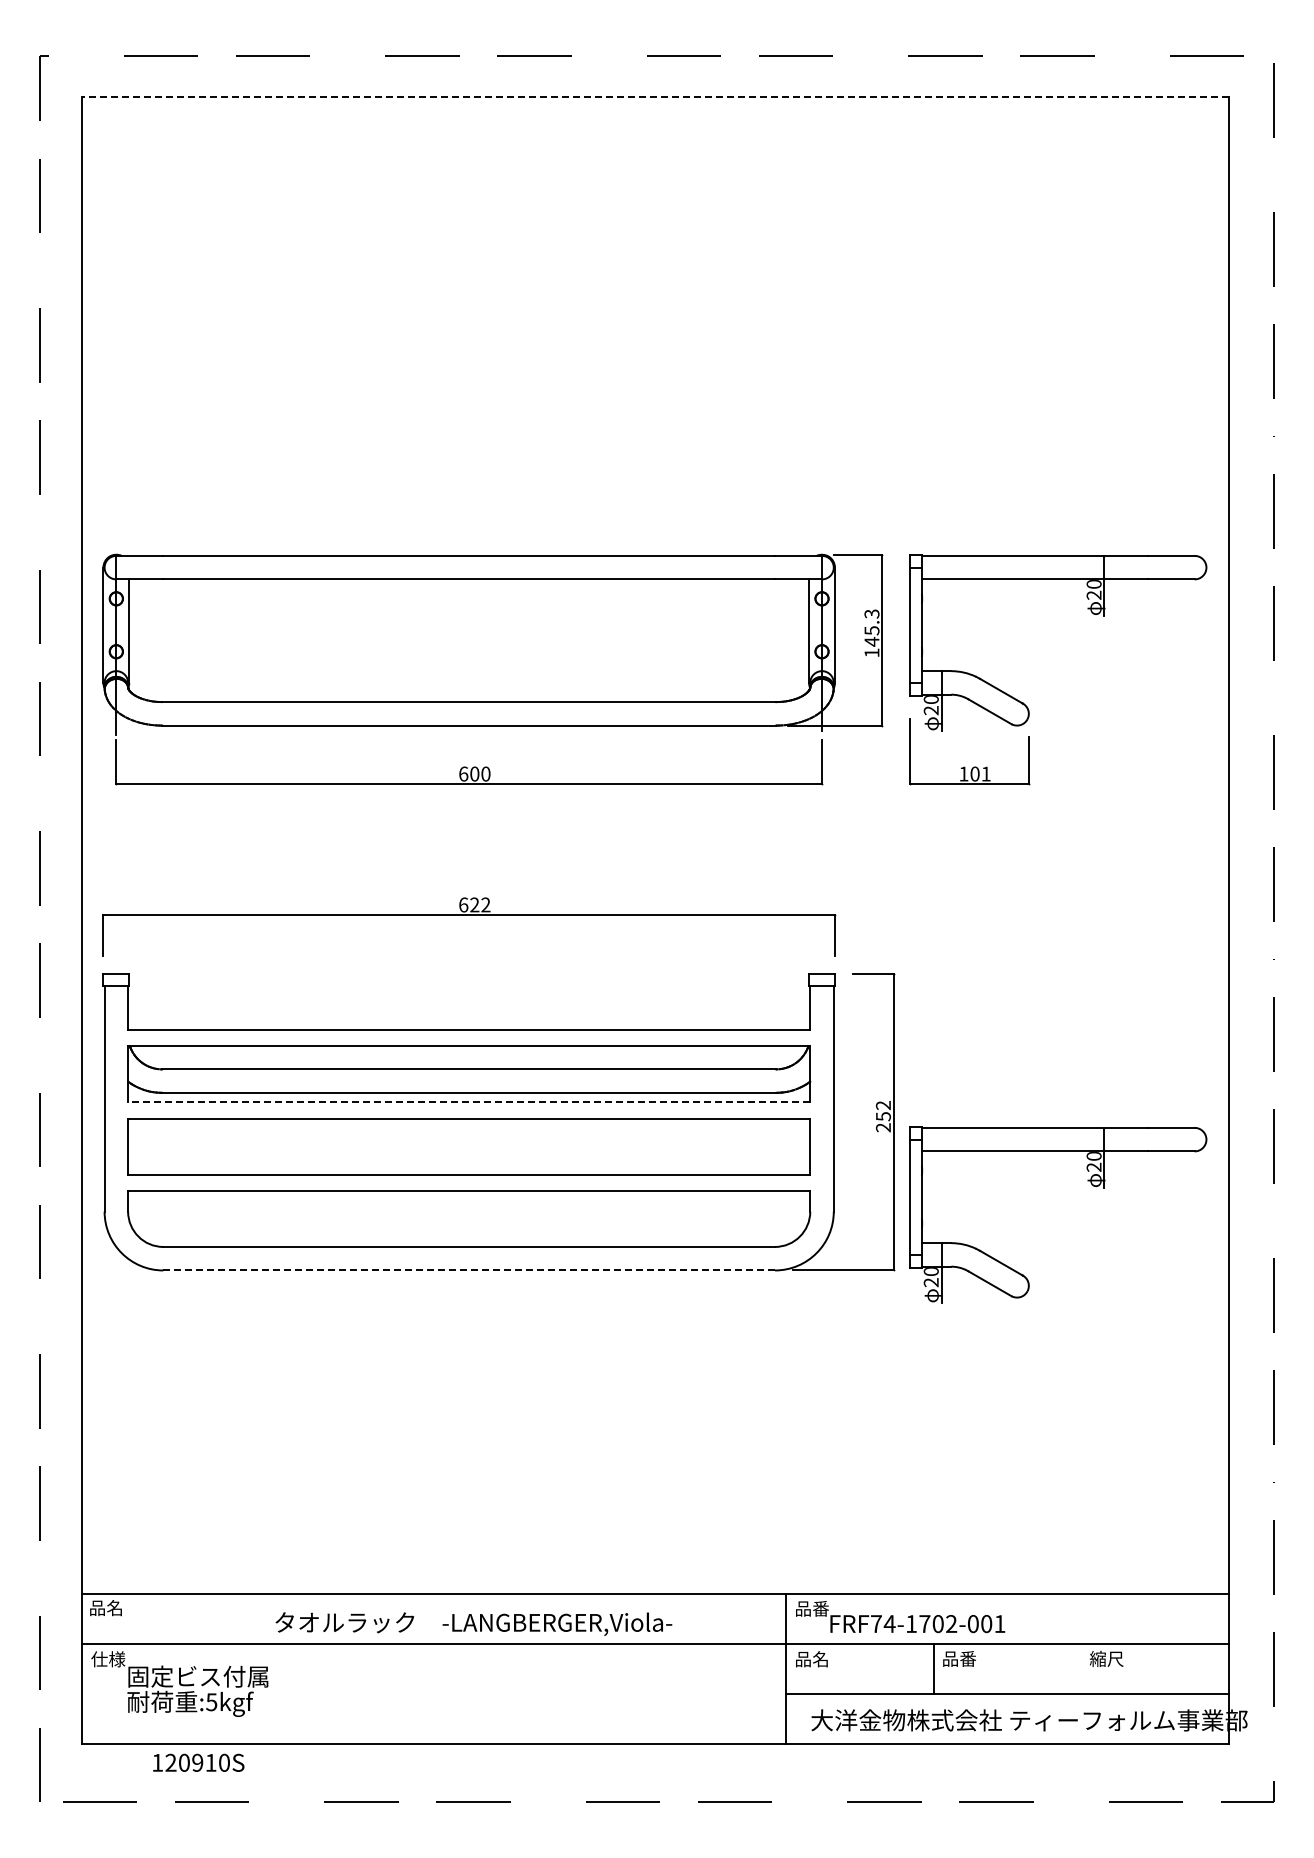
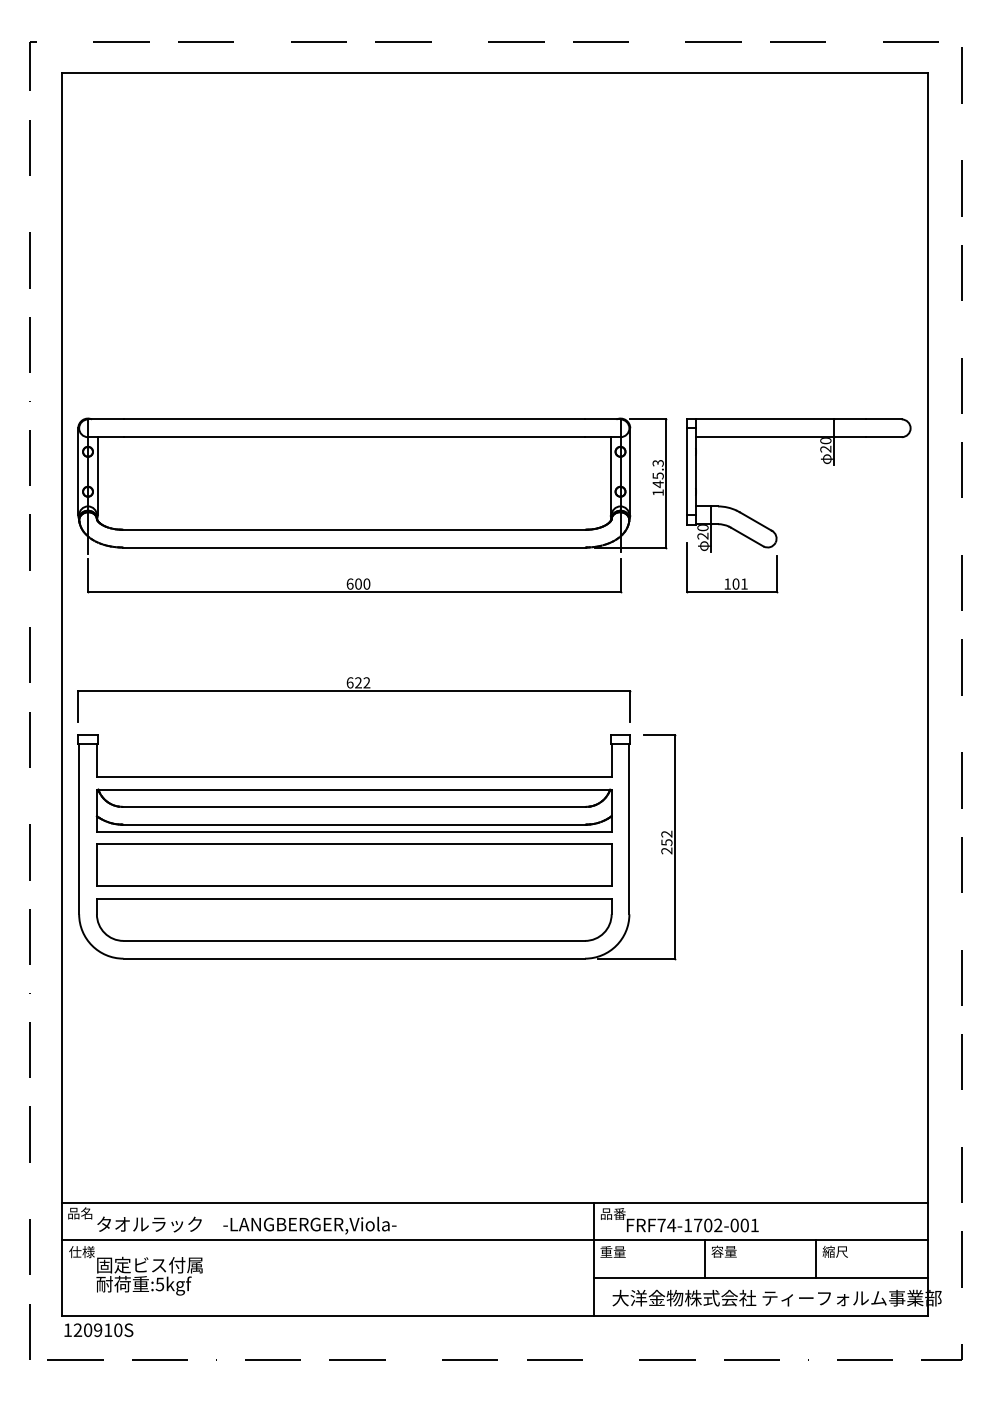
line: (655, 97) -> (494, 73), dashed -> solid
line: (468, 1102) -> (353, 831), dashed -> solid
part: (1087, 1181) -> (820, 891), removed
line: (469, 1270) -> (354, 958), dashed -> solid
text: (473, 1623) -> (246, 1225), moved
text: (959, 1658) -> (724, 1251), 品番 -> 容量
text: (811, 1659) -> (612, 1252), 品名 -> 重量
line: (1081, 1668) -> (816, 1259), added
text: (198, 1762) -> (98, 1329), moved

